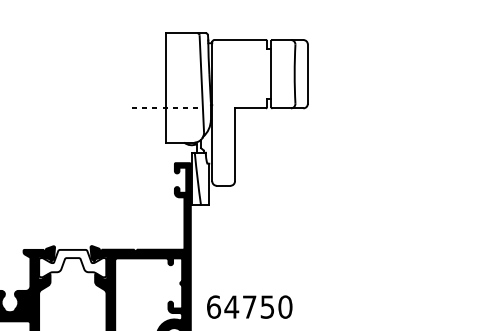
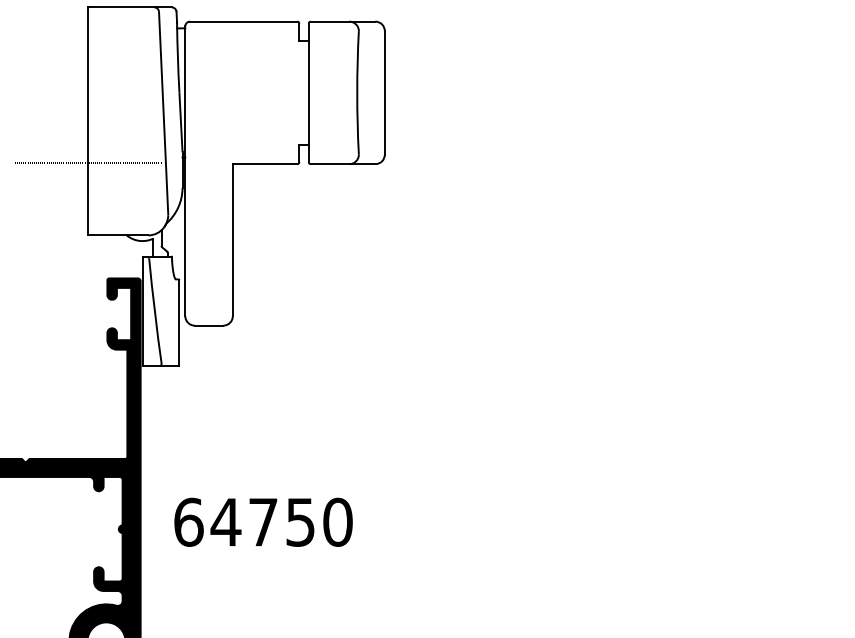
text: (249, 306) -> (263, 521), moved

